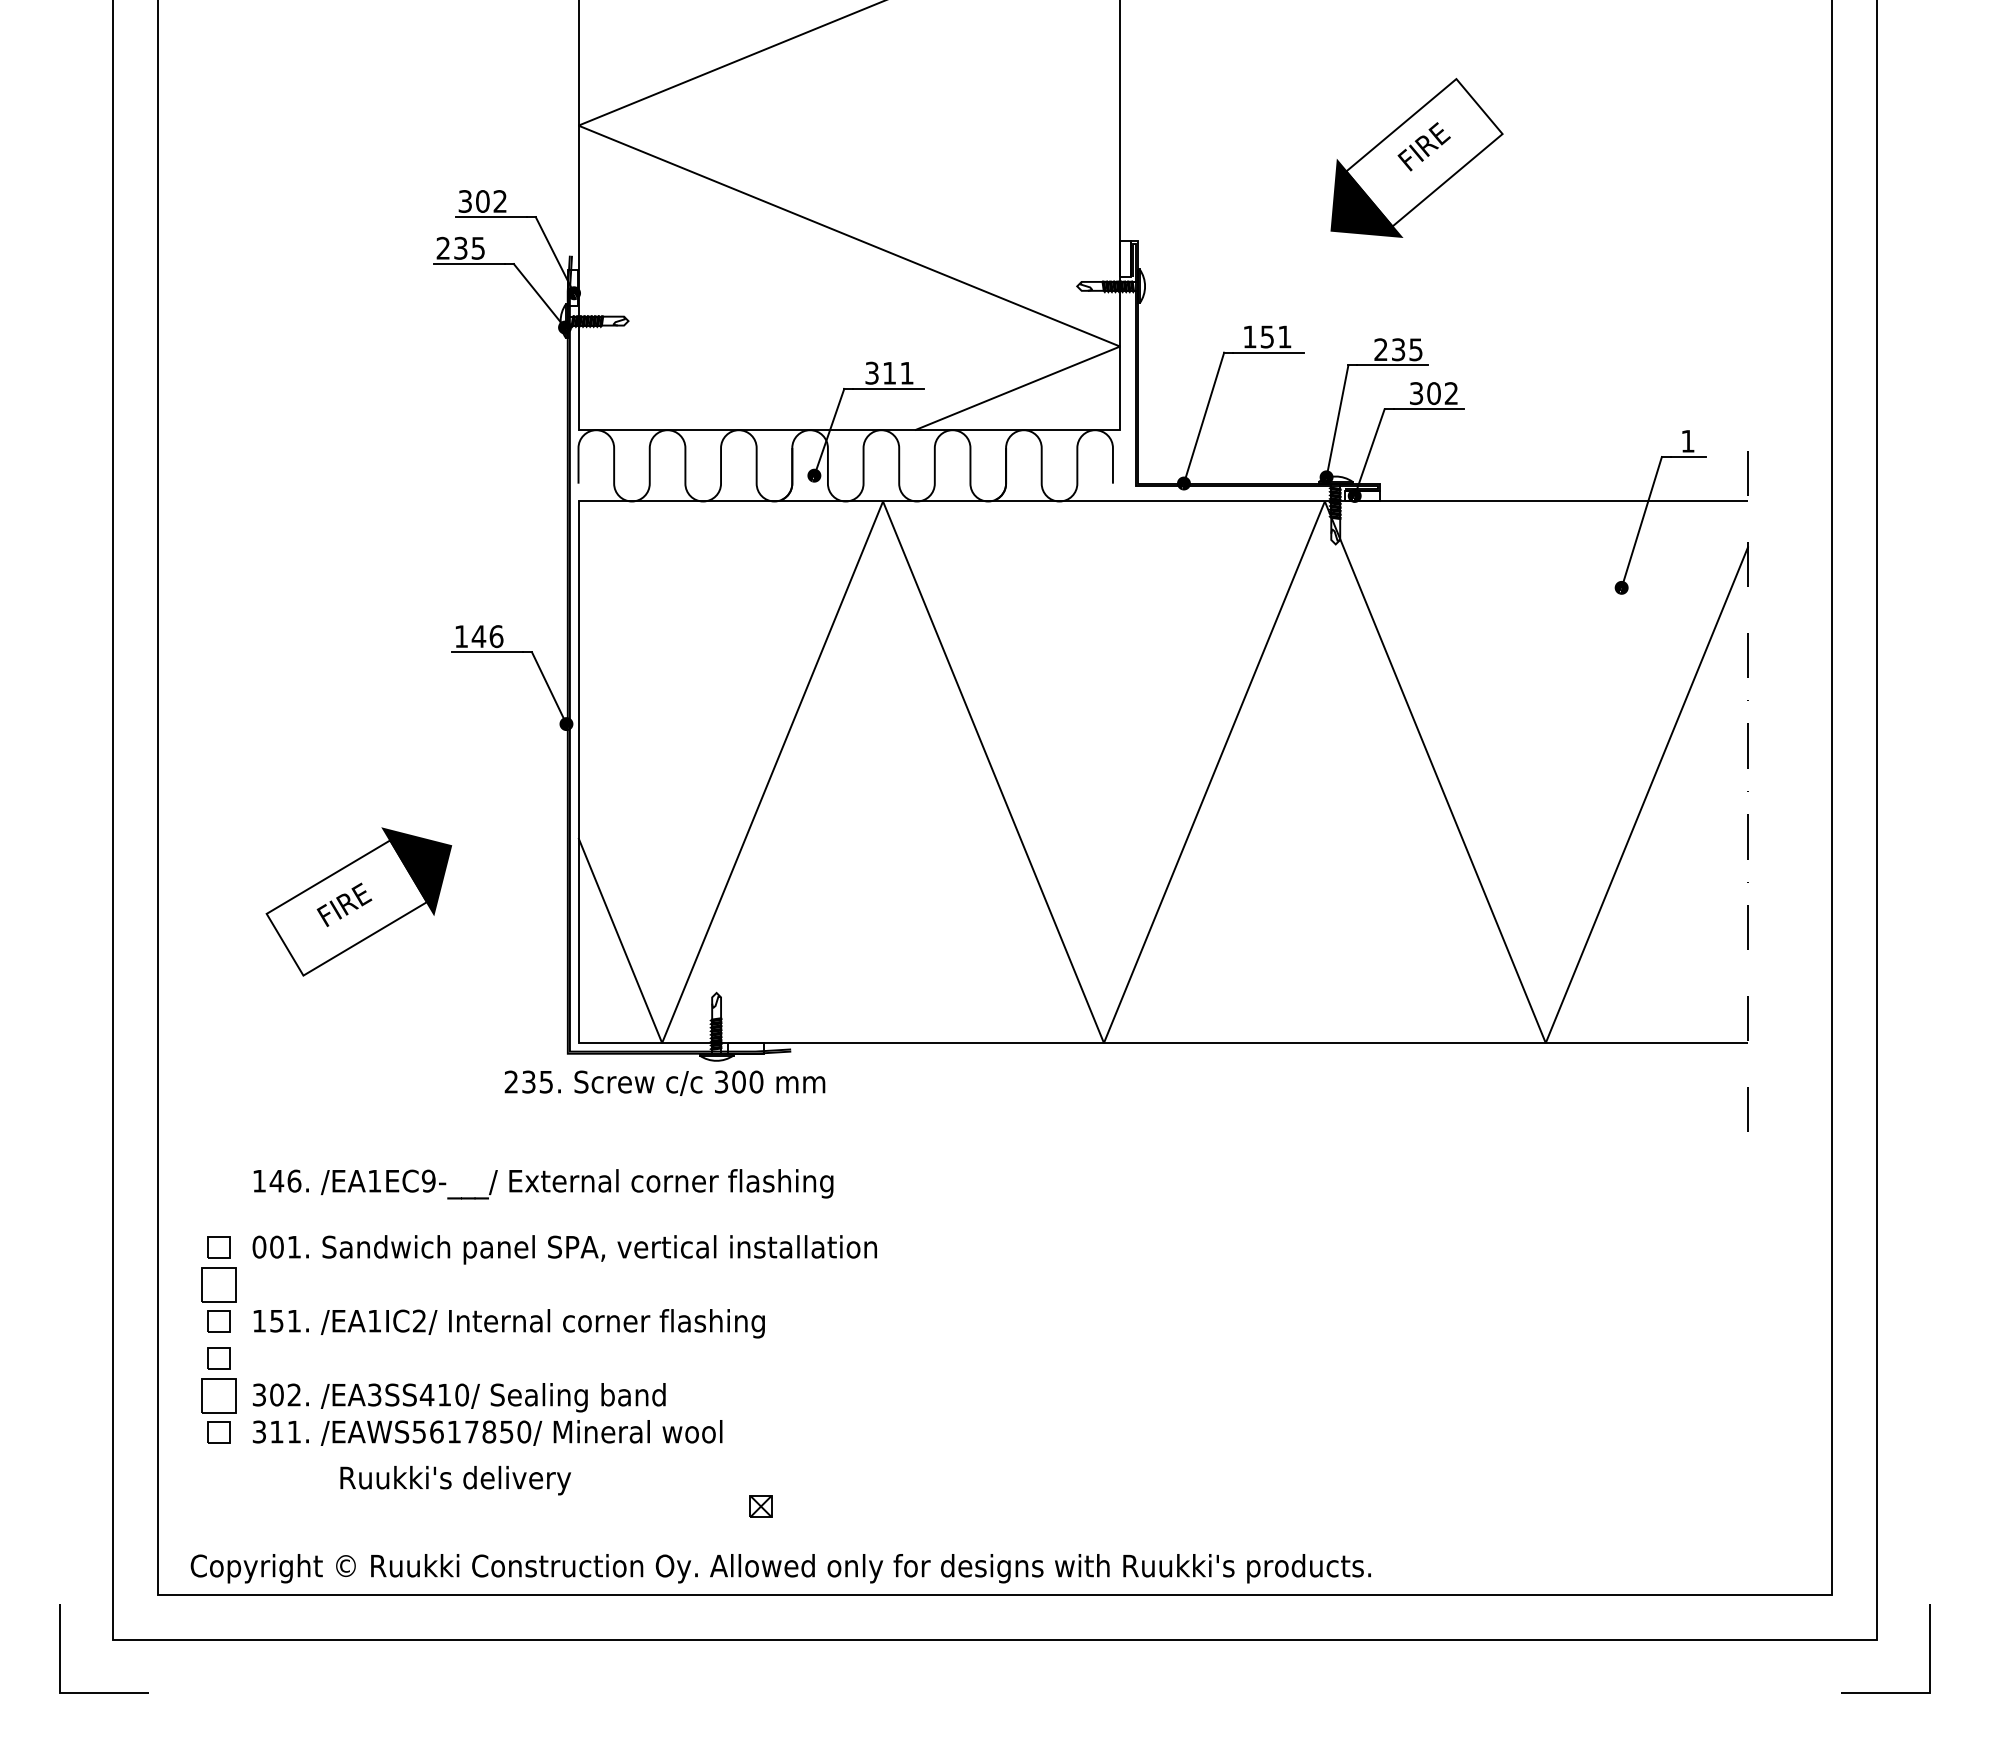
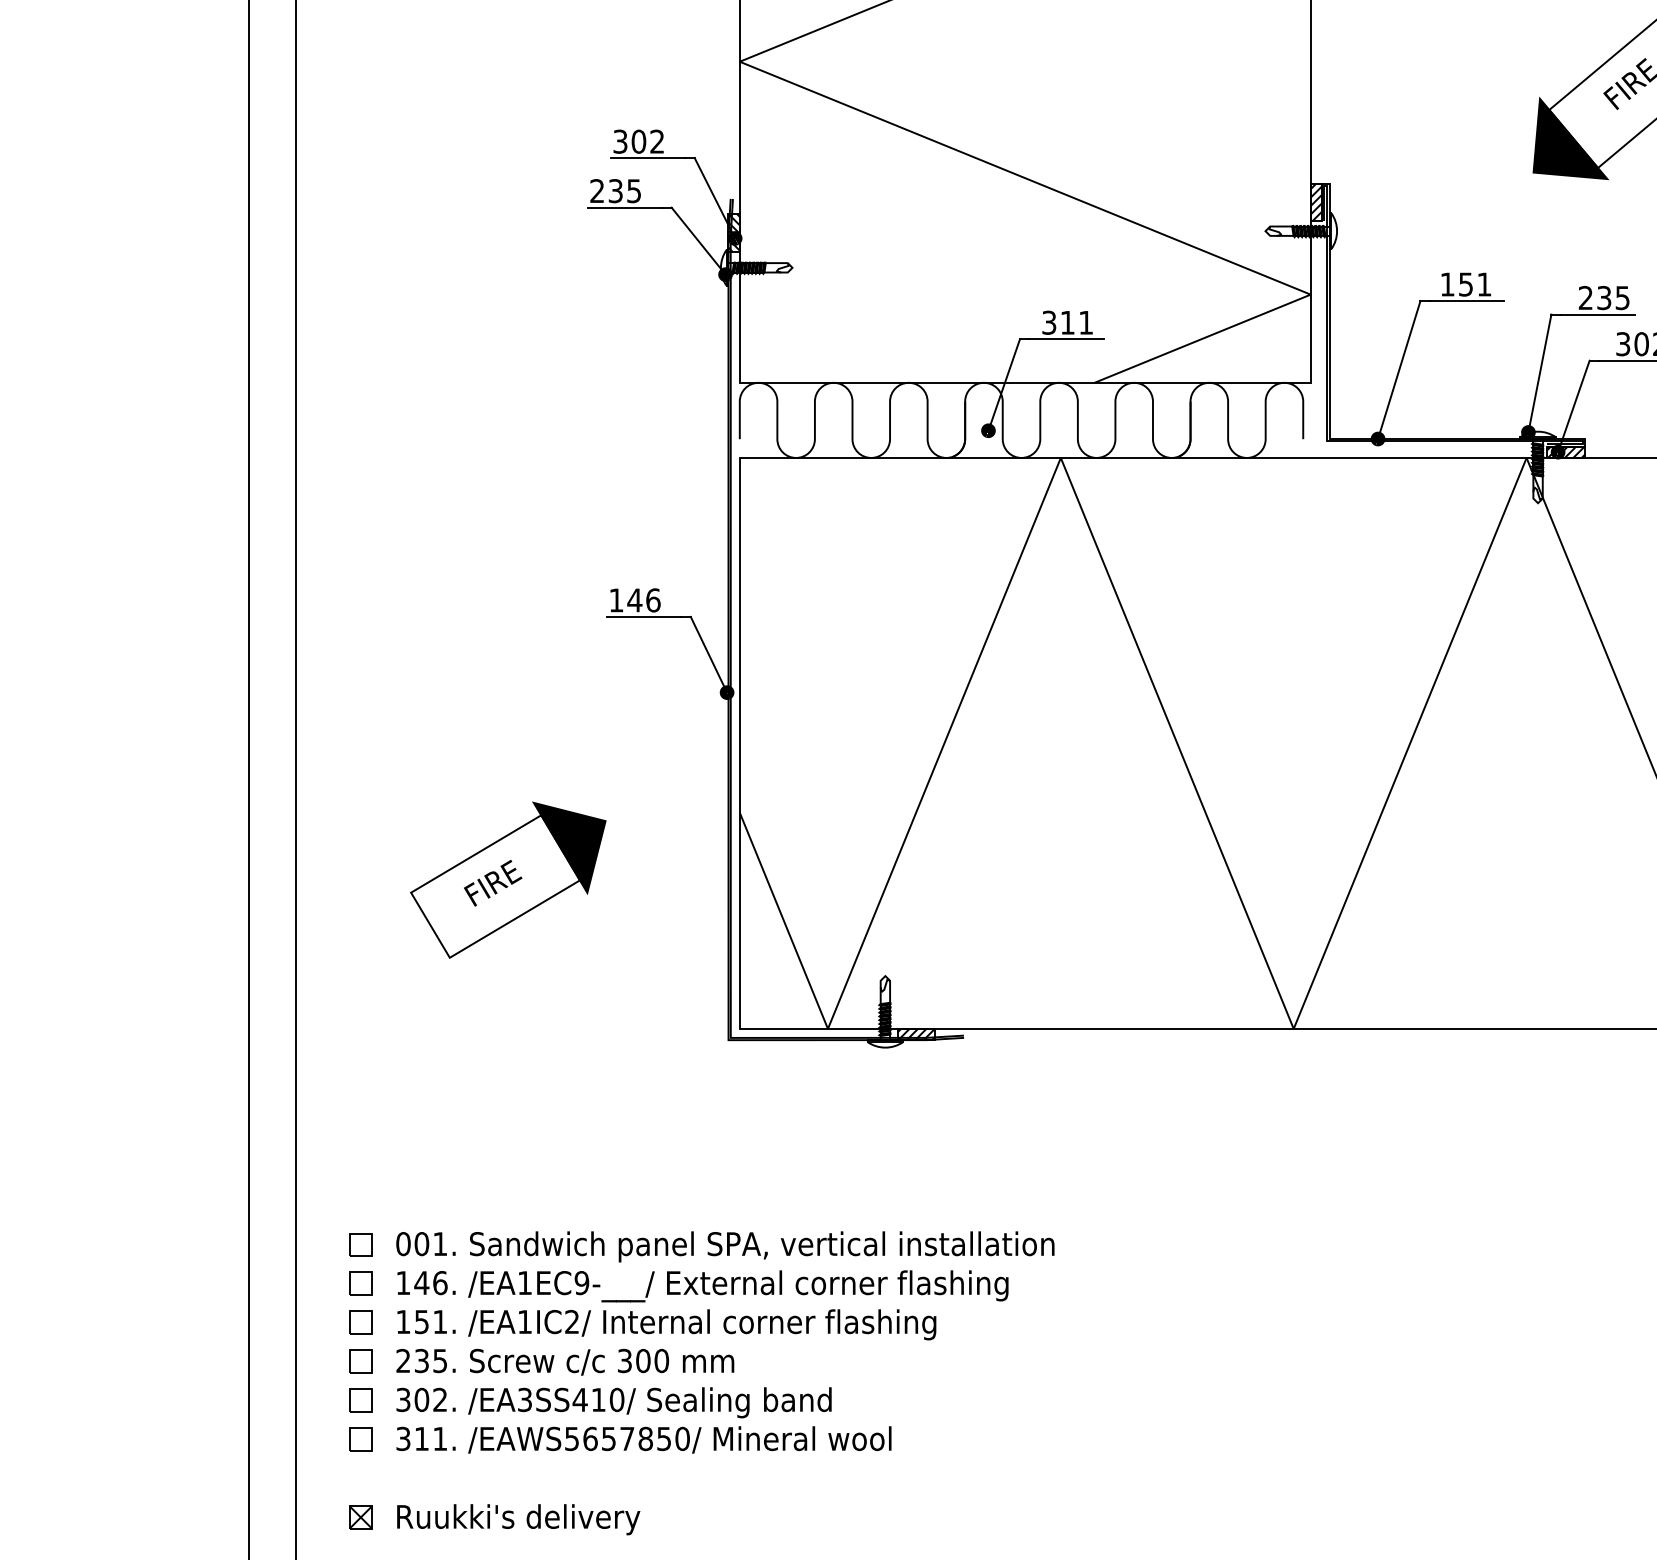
hatch: (1125, 259) -> (1316, 202), added
hatch: (572, 287) -> (733, 232), added
hatch: (1362, 495) -> (1566, 451), added
hatch: (745, 1048) -> (915, 1034), added
text: (664, 1082) -> (564, 1361), moved
text: (543, 1184) -> (702, 1286), moved
part: (218, 1284) -> (360, 1283), size x0.62
part: (218, 1395) -> (360, 1400), size x0.62
text: (453, 1431) -> (608, 1438), /EAWS5617850/ -> /EAWS5657850/
text: (455, 1480) -> (518, 1519), moved
part: (760, 1506) -> (360, 1517), moved

